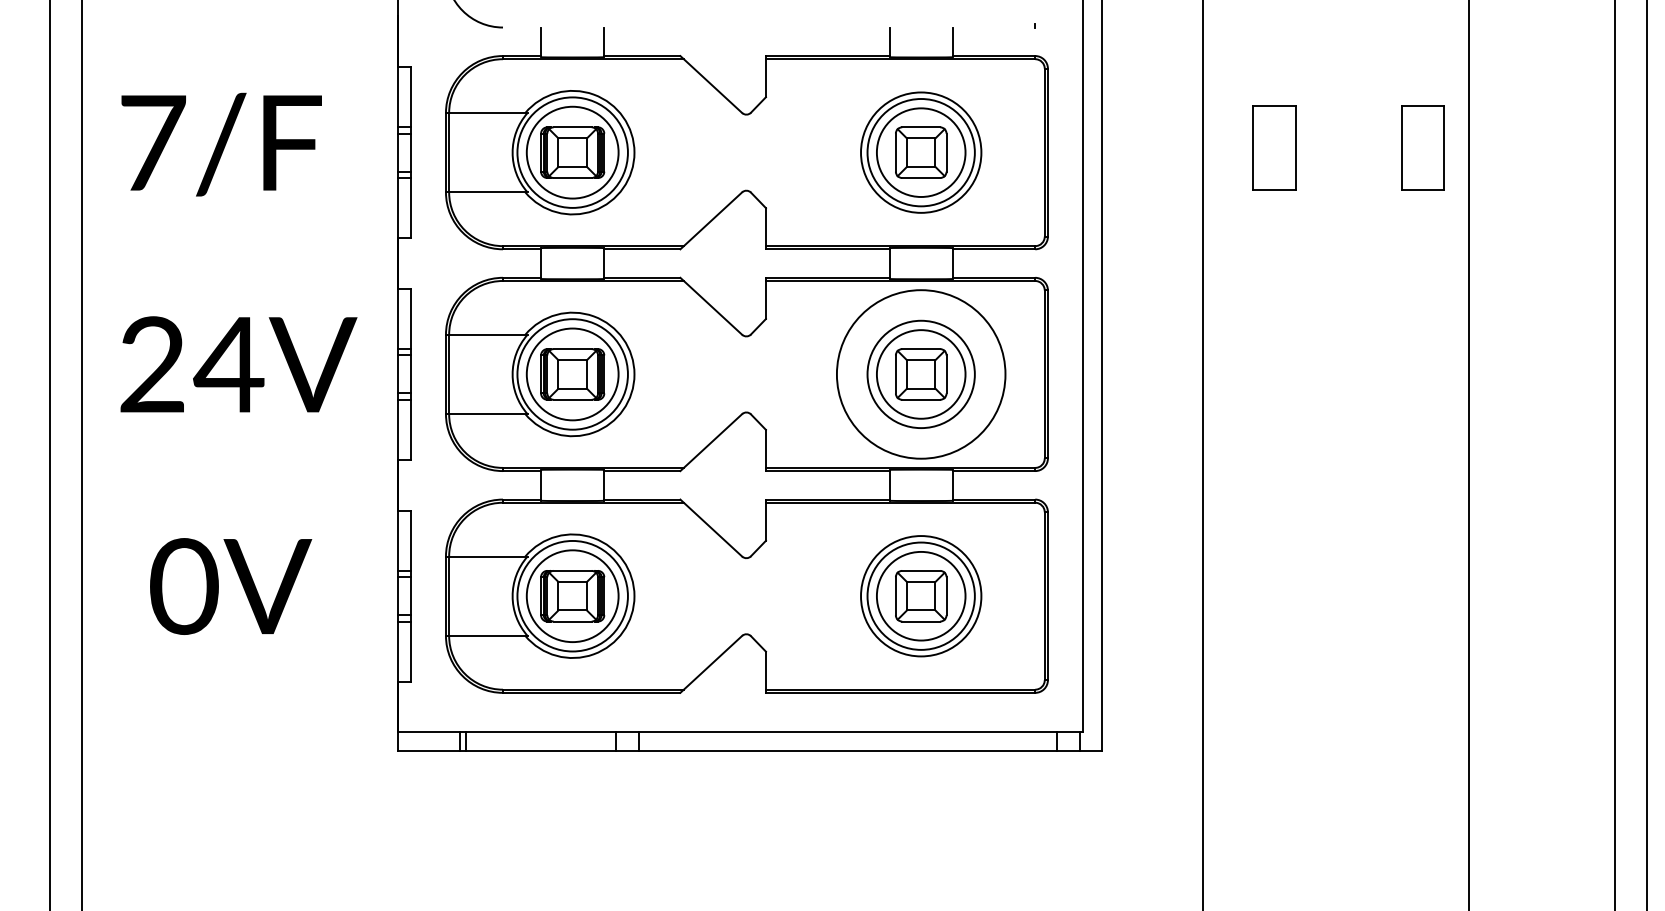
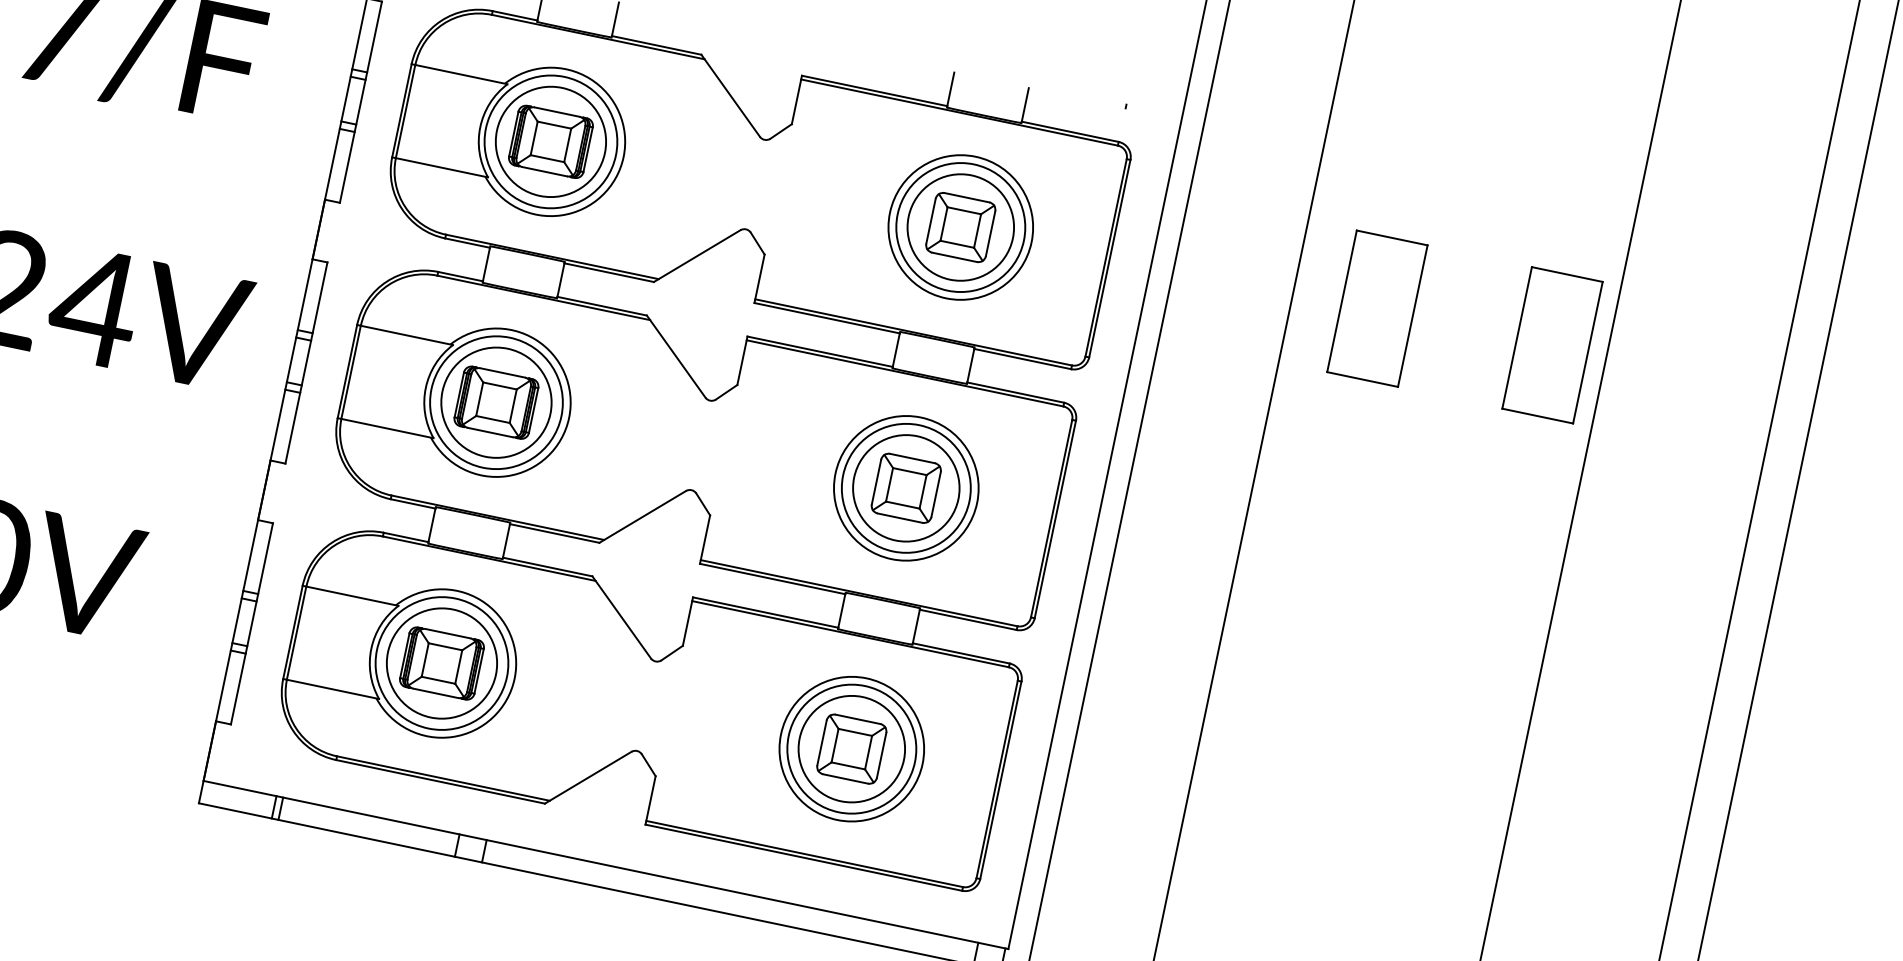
part: (1274, 147) -> (1377, 308), size x1.43
part: (1422, 147) -> (1551, 344), size x1.43
circle: (921, 374) -> (906, 488), size x0.71

